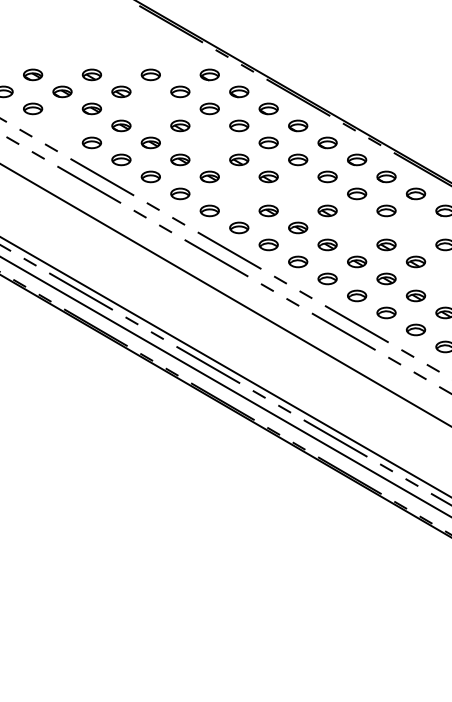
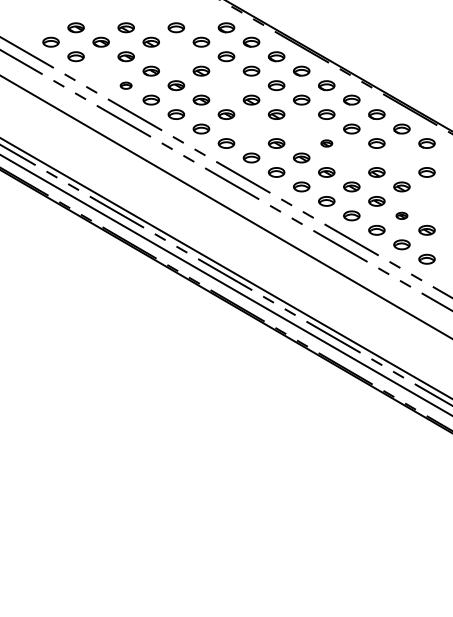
part: (91, 142) -> (125, 85), size x0.7
part: (327, 210) -> (326, 143), size x0.7
part: (415, 295) -> (401, 215), size x0.7

